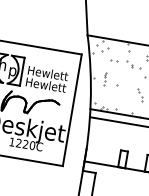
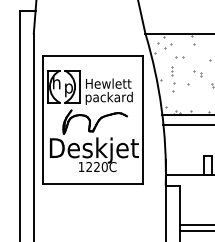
part: (129, 64) -> (197, 73), moved
part: (105, 79) -> (173, 79), size x1.67
text: (45, 85) -> (108, 97), Hewlett -> packard

